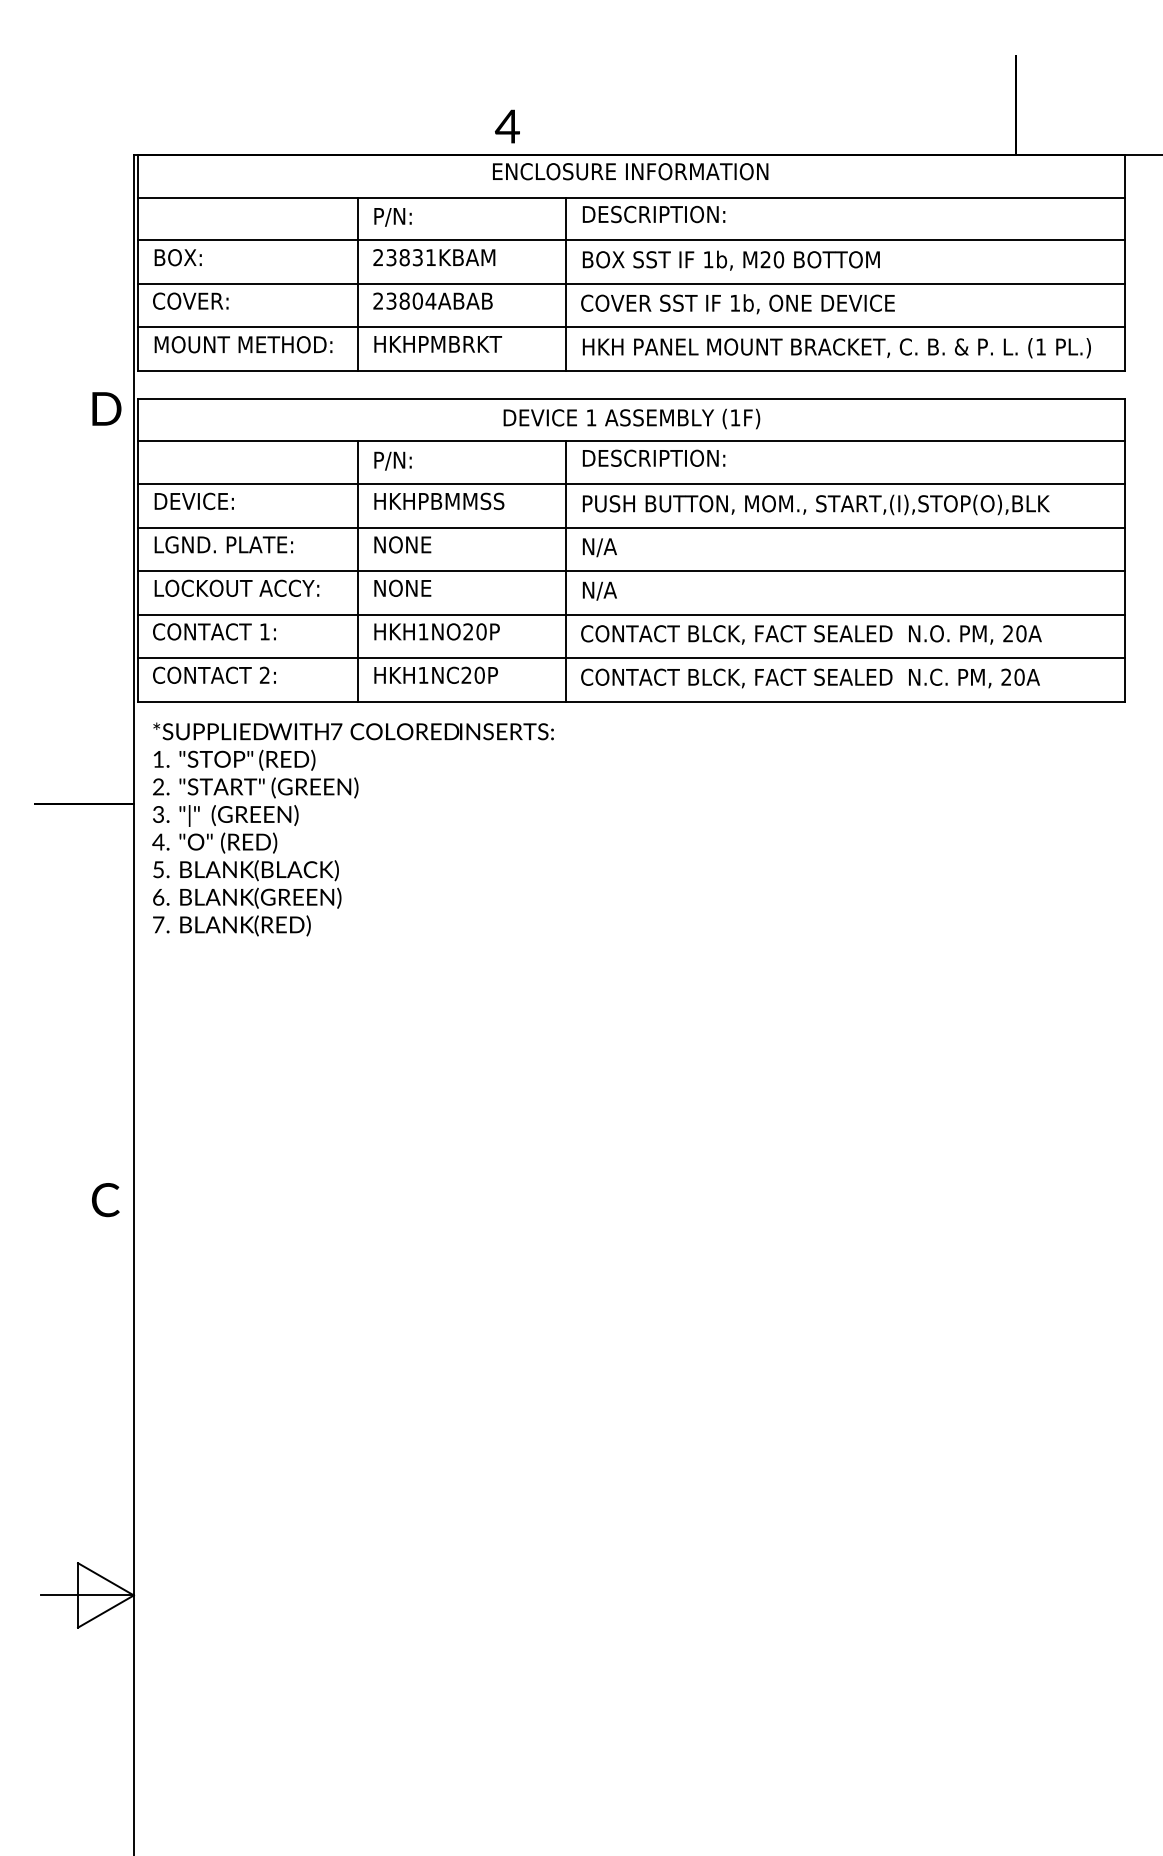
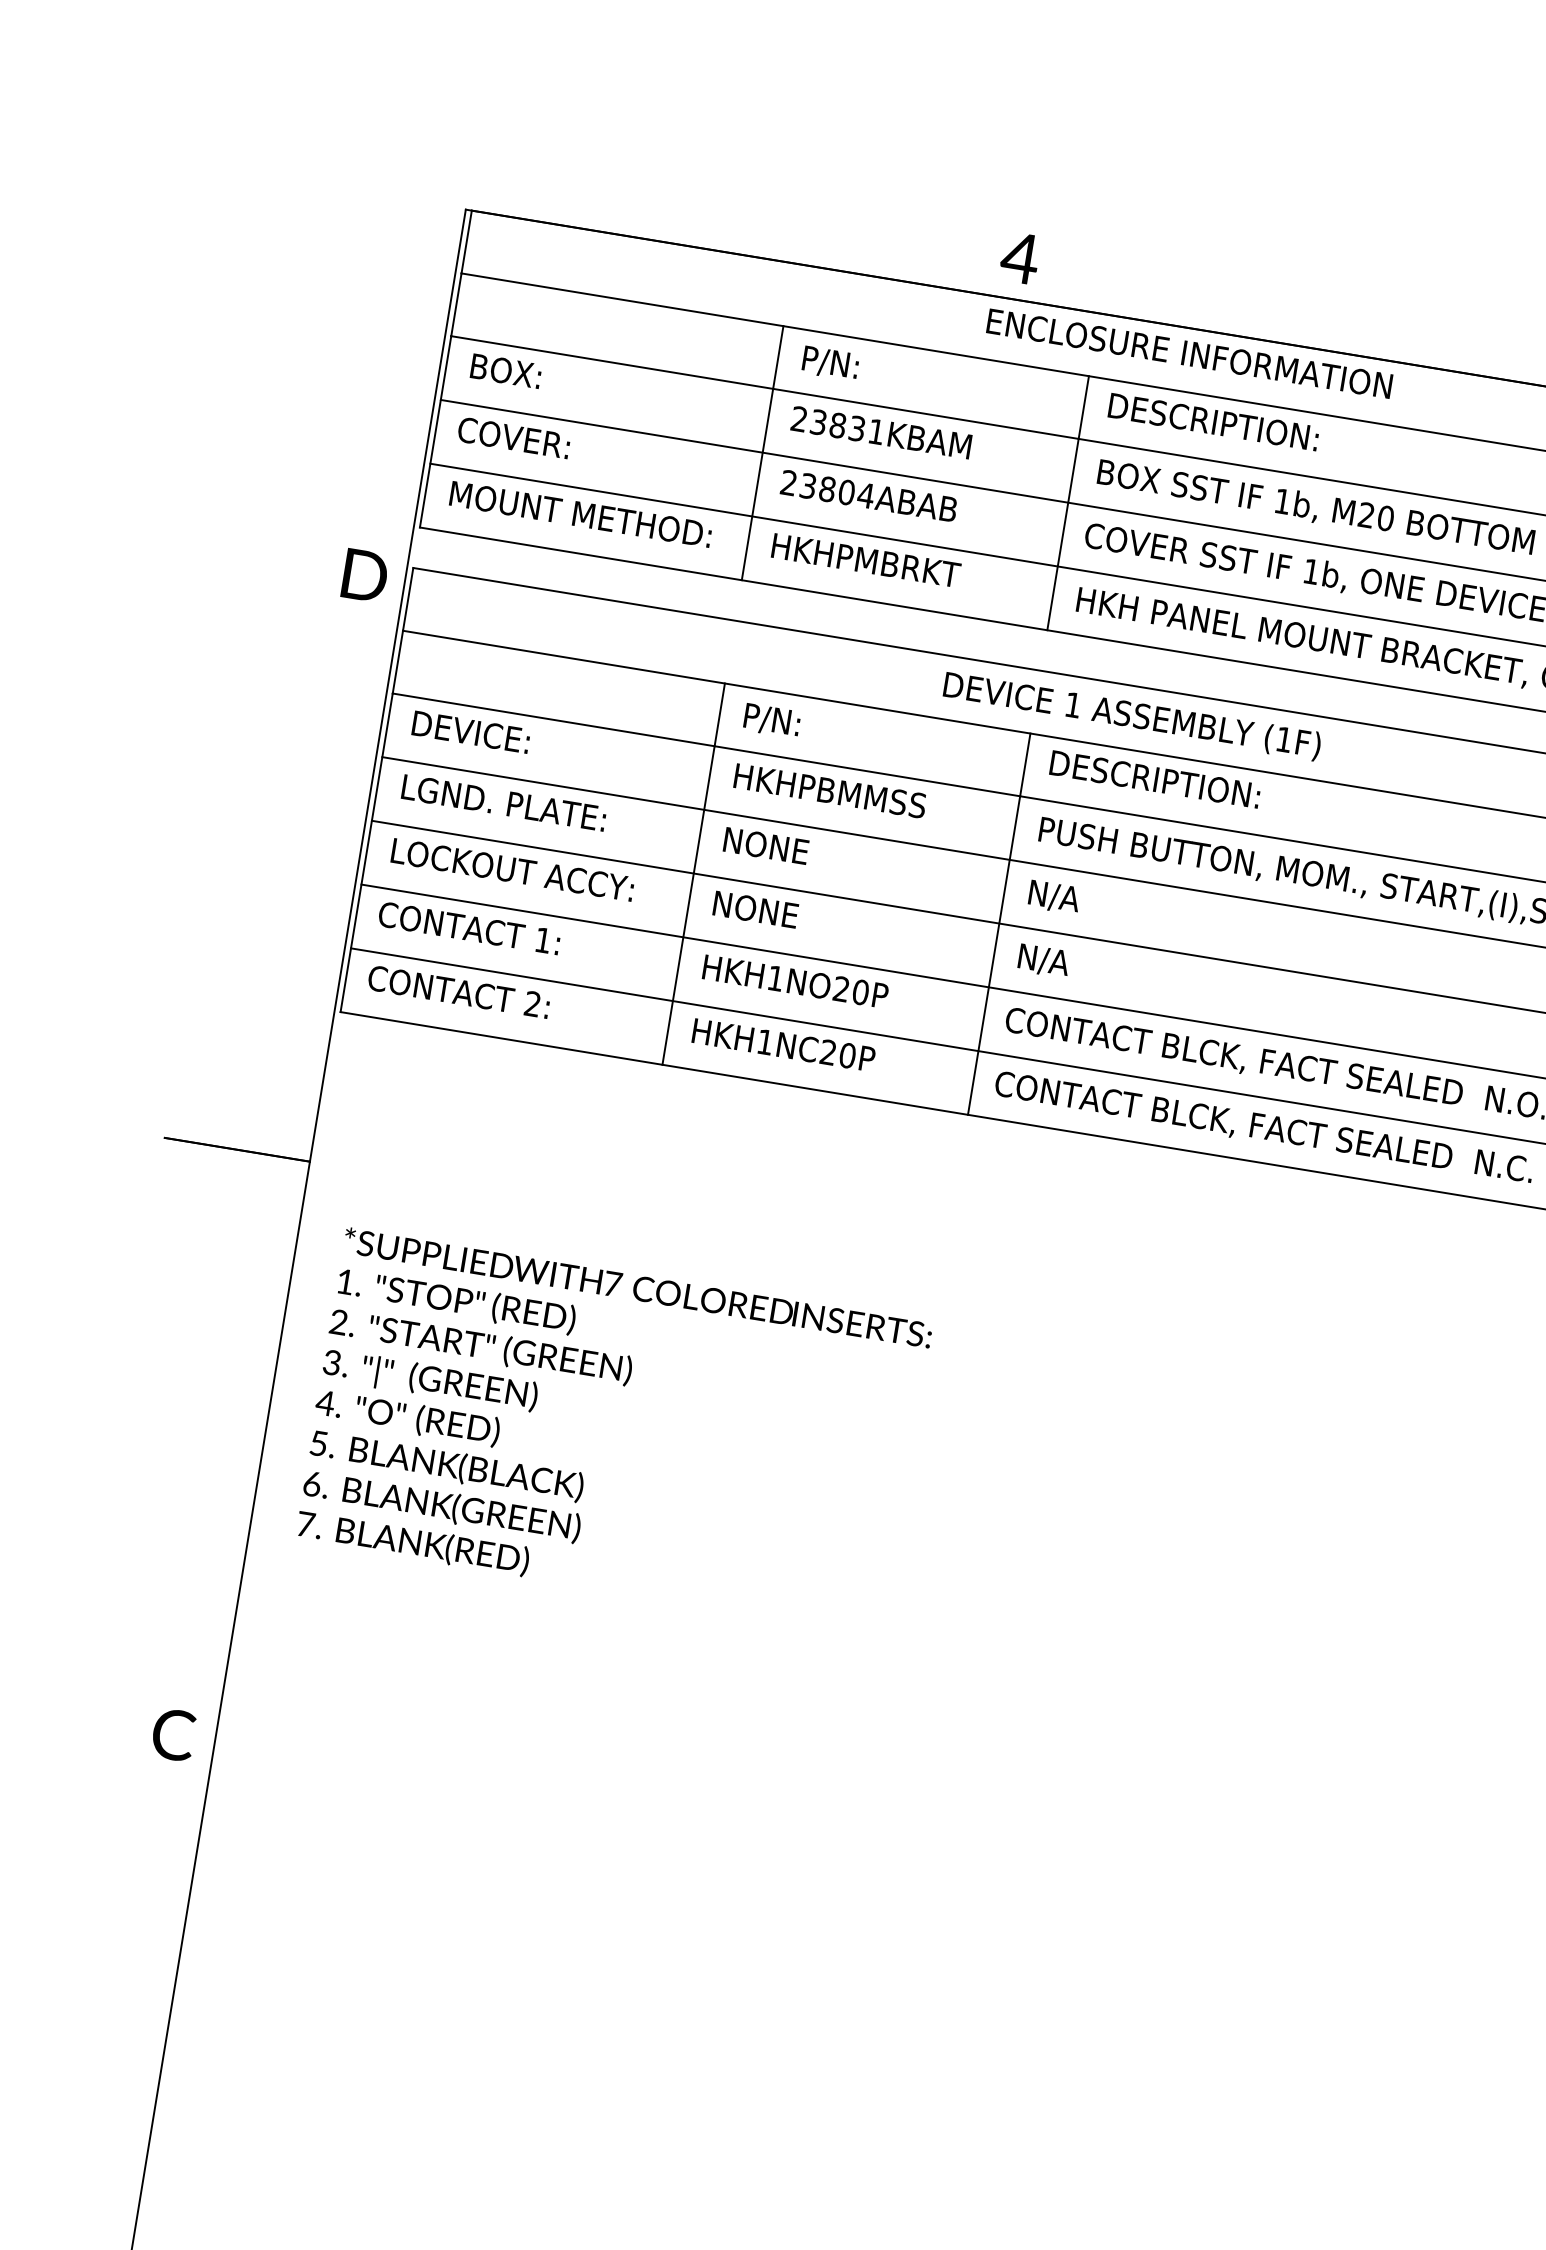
text: (352, 829) -> (612, 1431), moved

